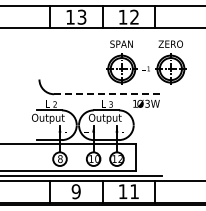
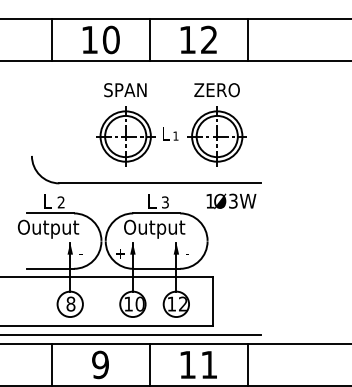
text: (81, 16) -> (110, 38), 13 -> 10
part: (146, 62) -> (171, 124), moved
line: (108, 94) -> (160, 183), dashed -> solid

